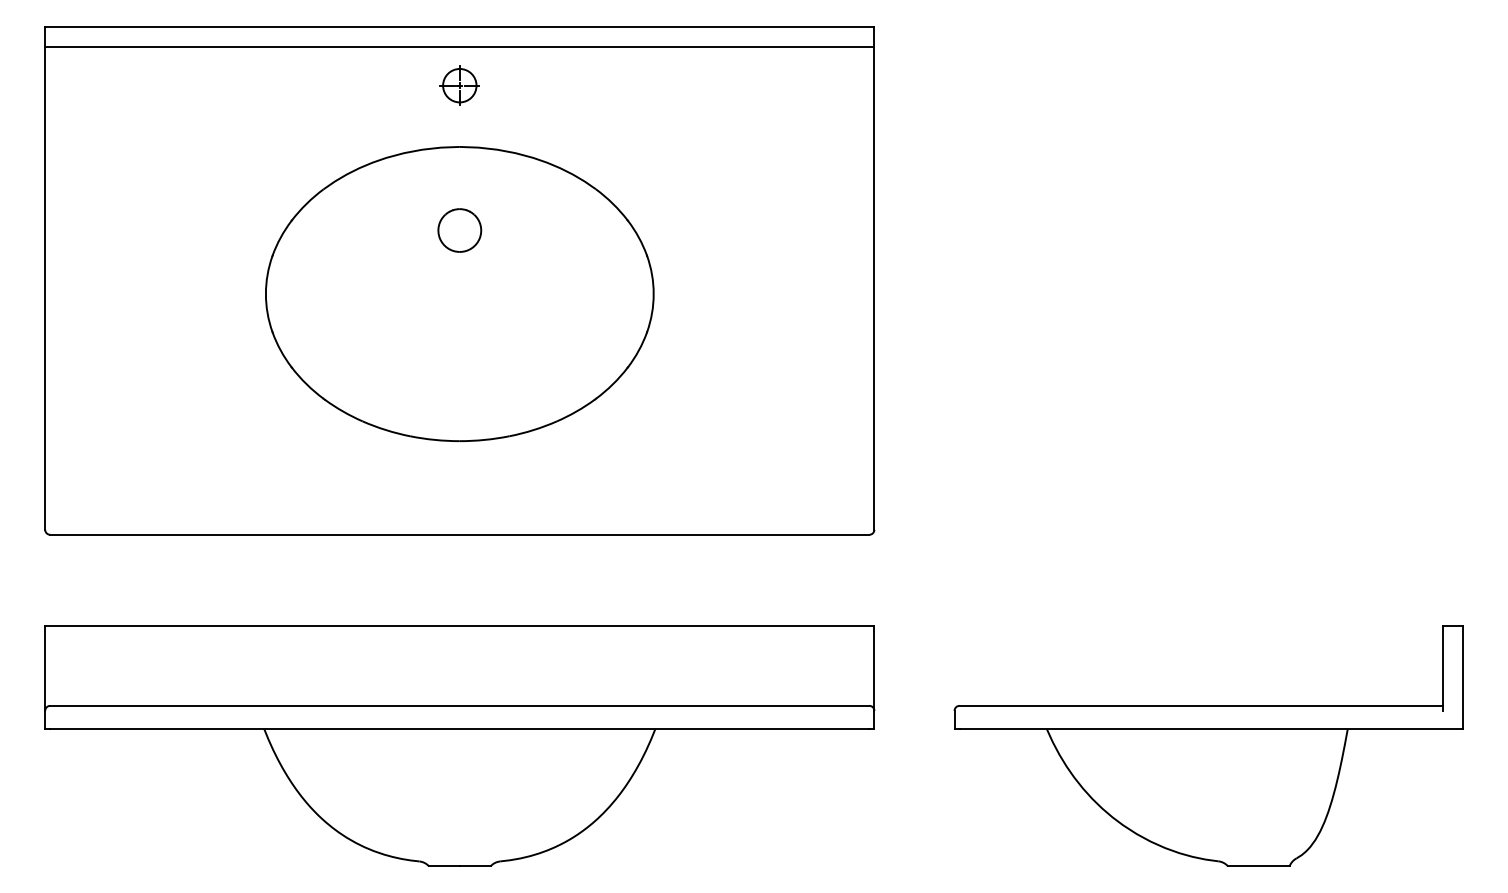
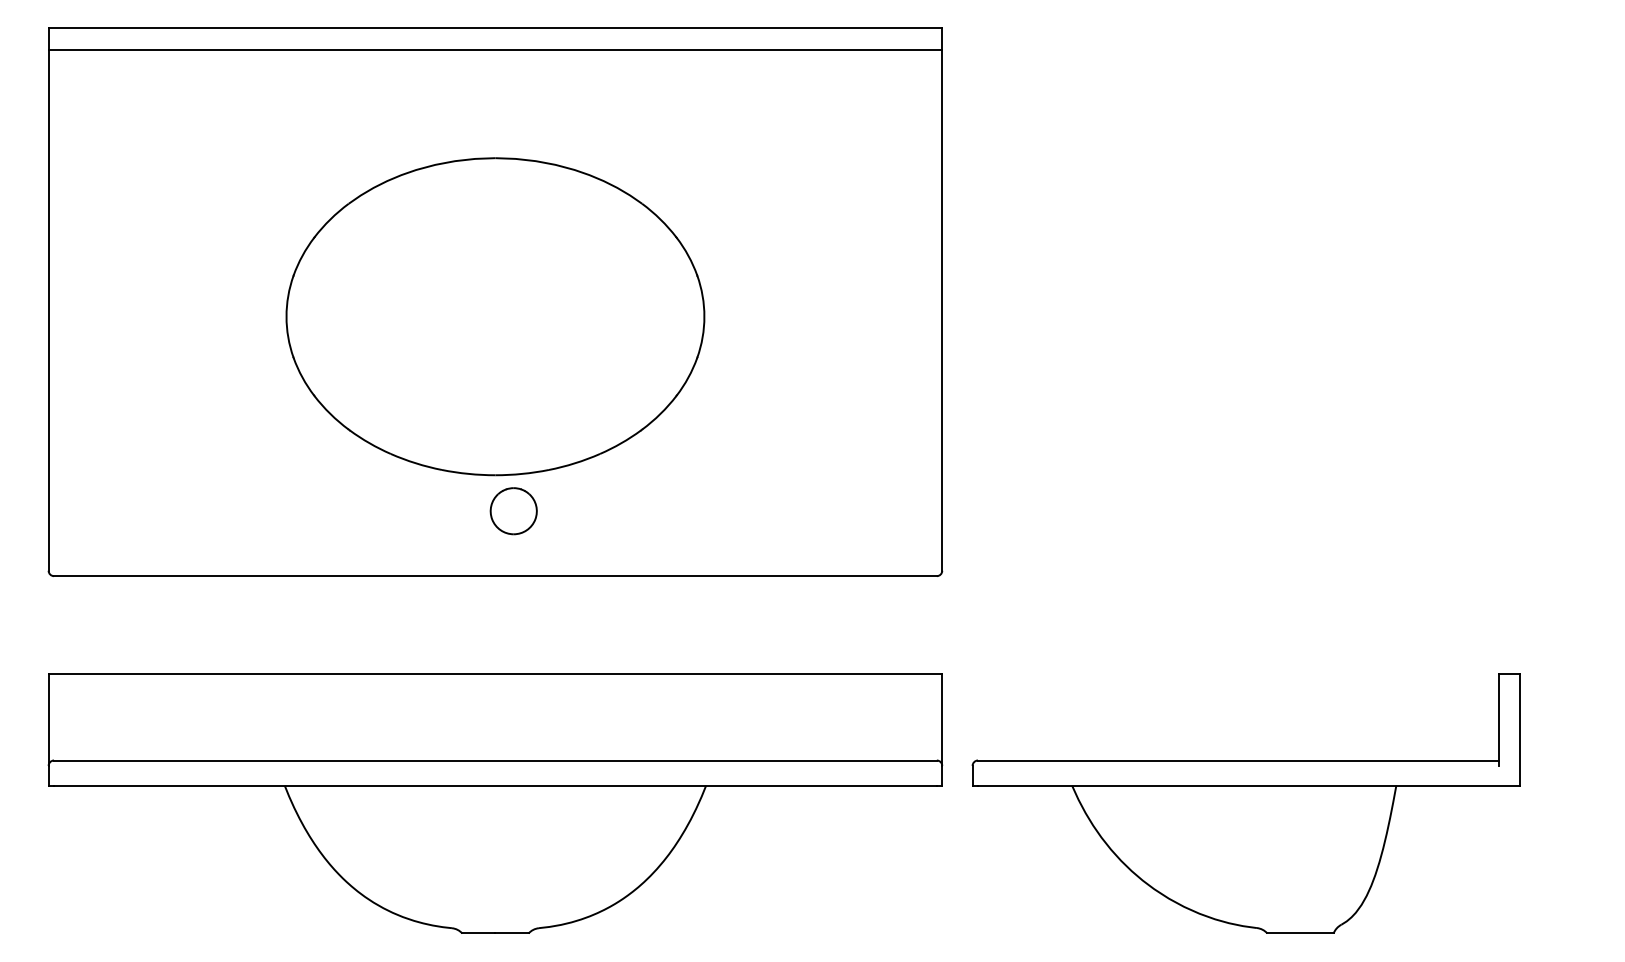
part: (459, 85) -> (495, 91), removed
part: (459, 230) -> (513, 511), moved
part: (1208, 745) -> (1246, 803), moved

